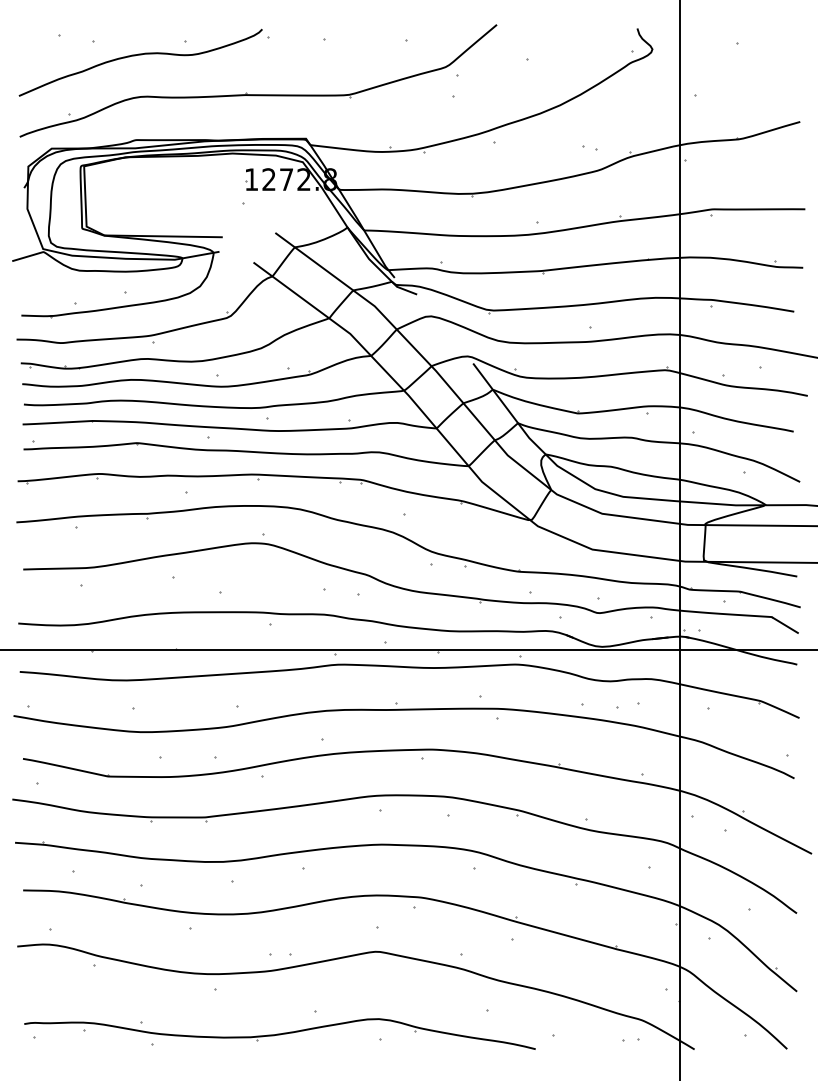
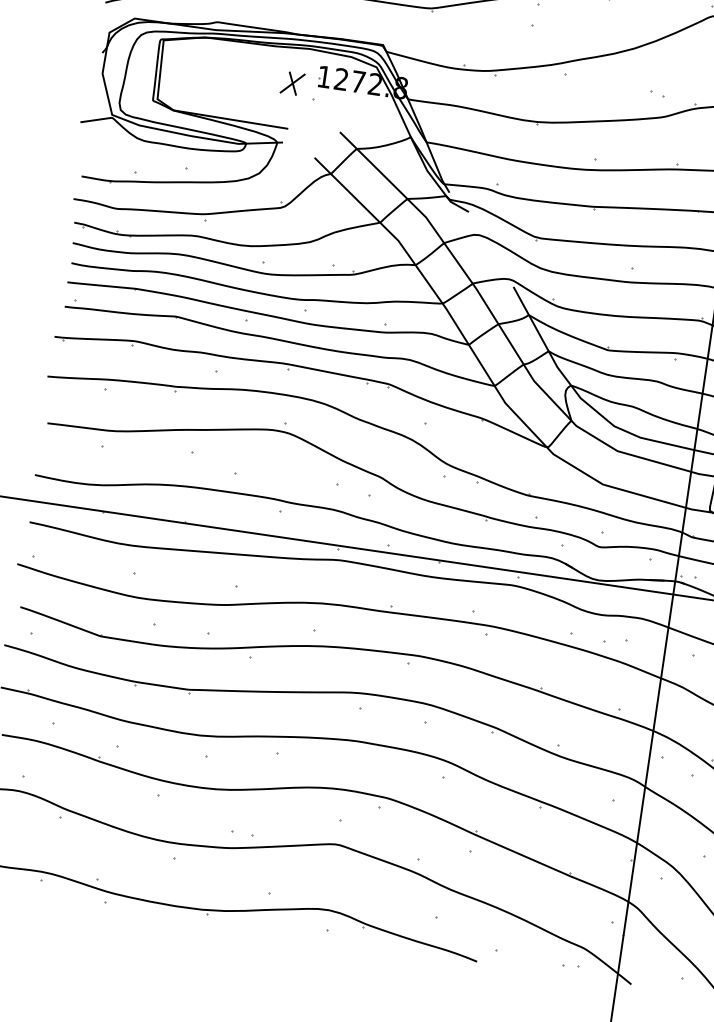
part: (220, 190) -> (292, 83), added

